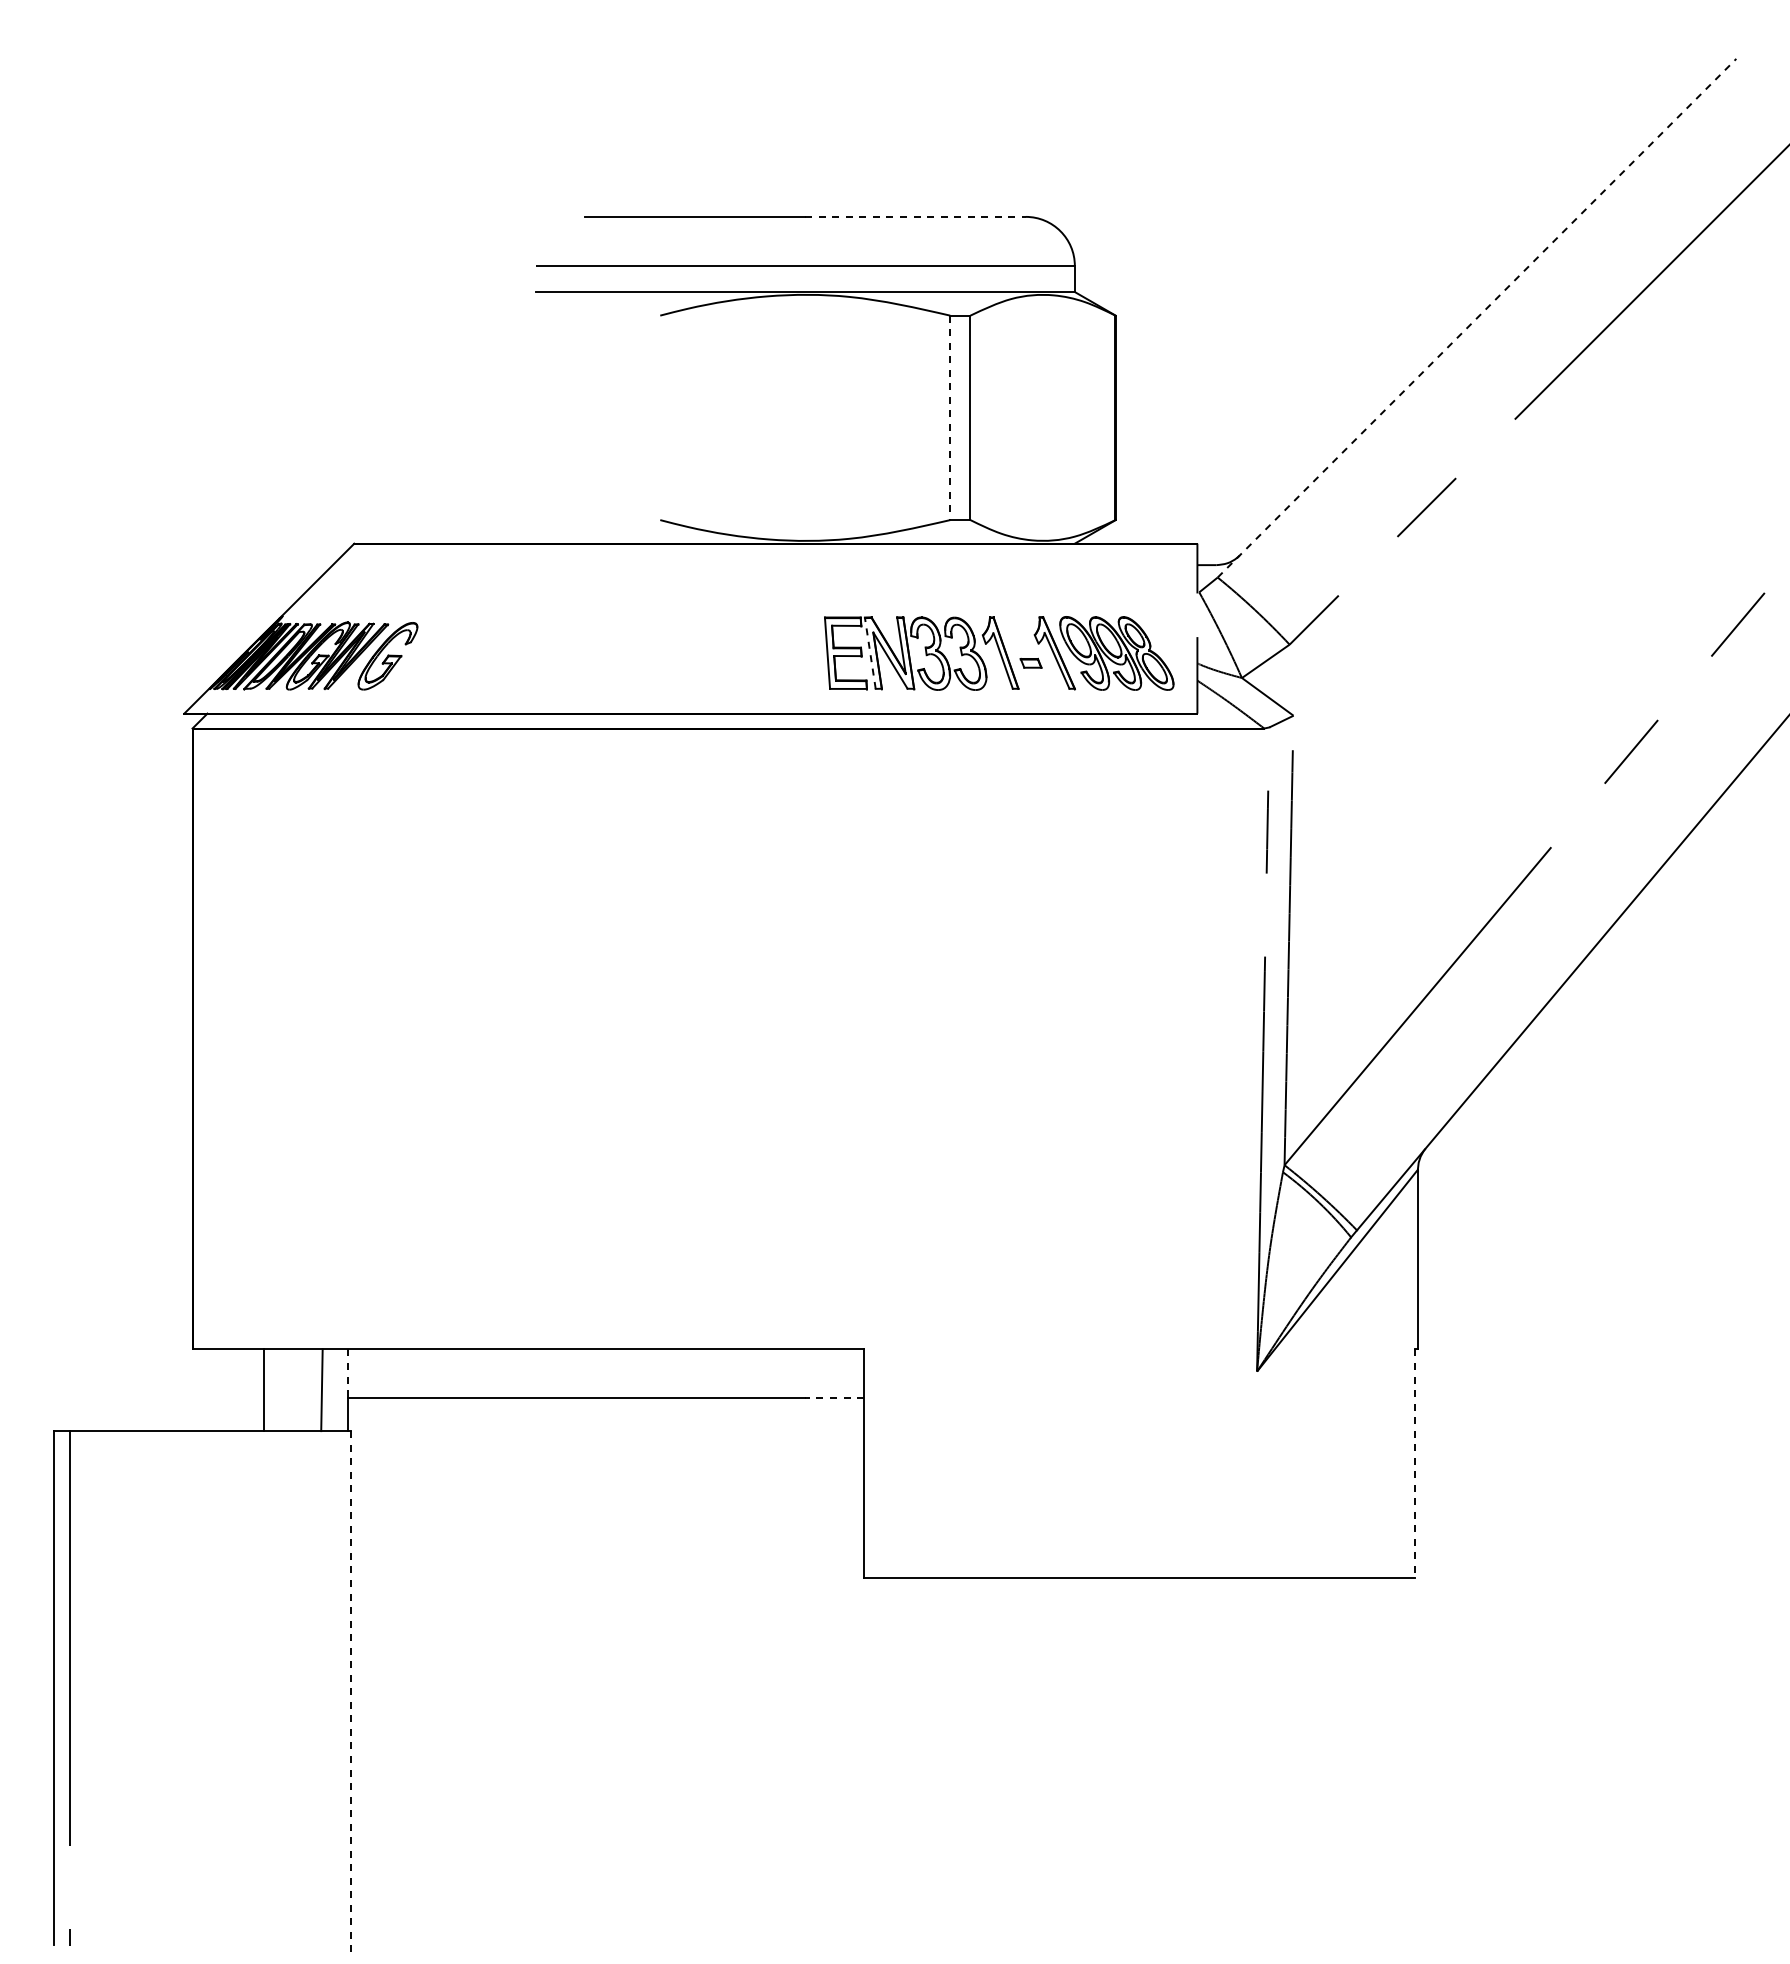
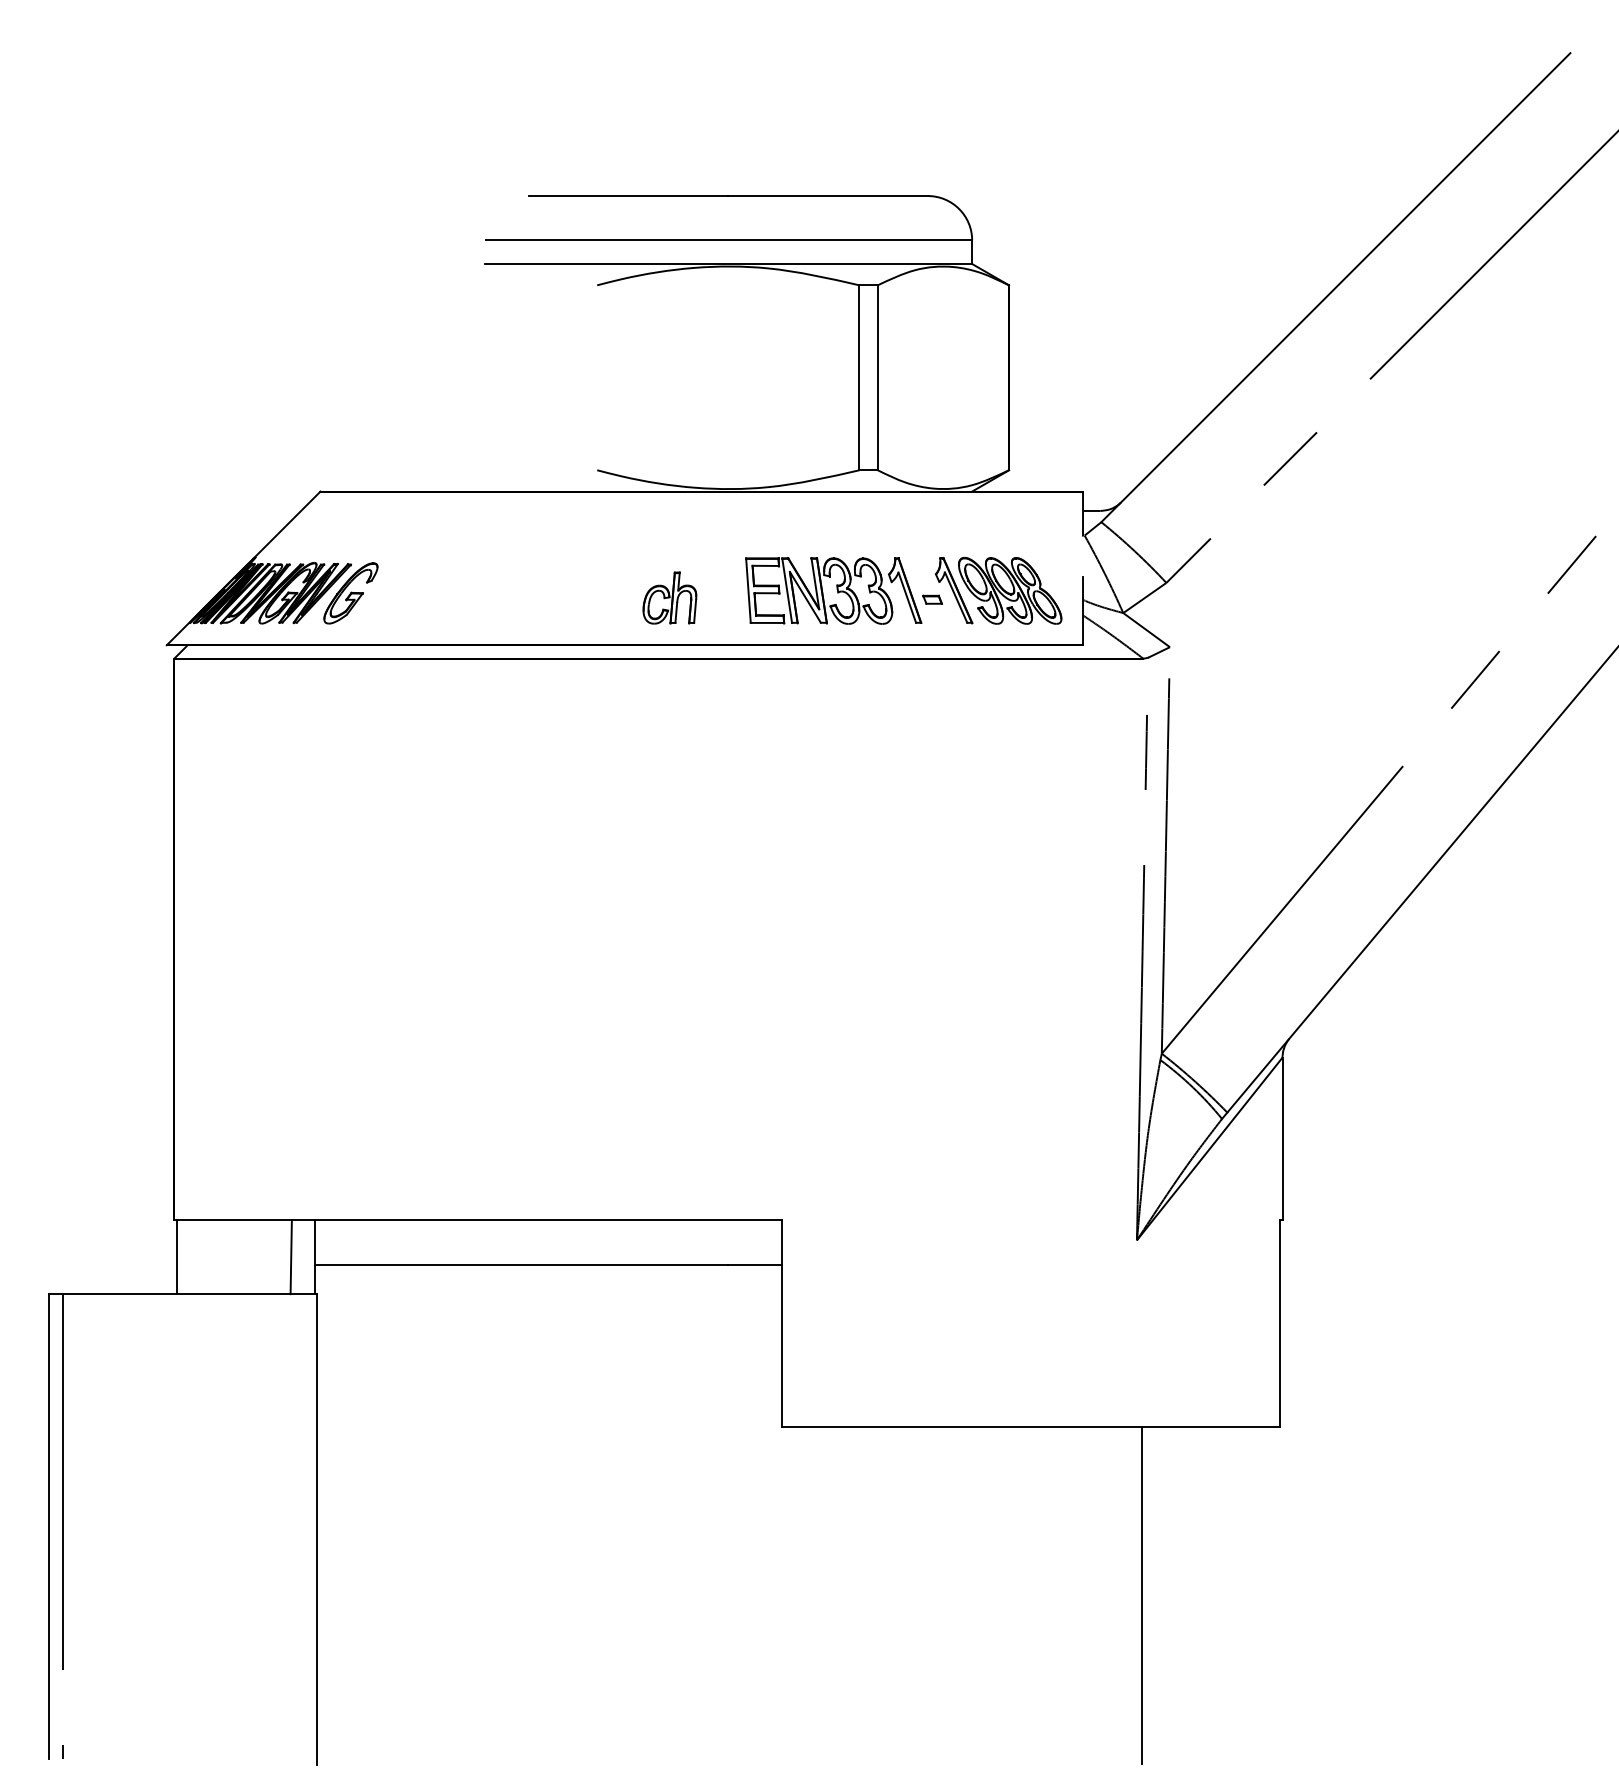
line: (916, 216) -> (828, 195), dashed -> solid
line: (1477, 318) -> (1336, 287), dashed -> solid
line: (950, 418) -> (859, 378), dashed -> solid
line: (870, 652) -> (787, 590), dashed -> solid
part: (740, 661) -> (669, 598), added
line: (347, 1373) -> (314, 1242), dashed -> solid
line: (264, 1390) -> (176, 1257), moved
line: (834, 1398) -> (754, 1264), dashed -> solid
line: (1415, 1464) -> (1280, 1324), dashed -> solid
line: (350, 1691) -> (317, 1529), dashed -> solid
line: (1262, 1764) -> (1141, 1595), added

